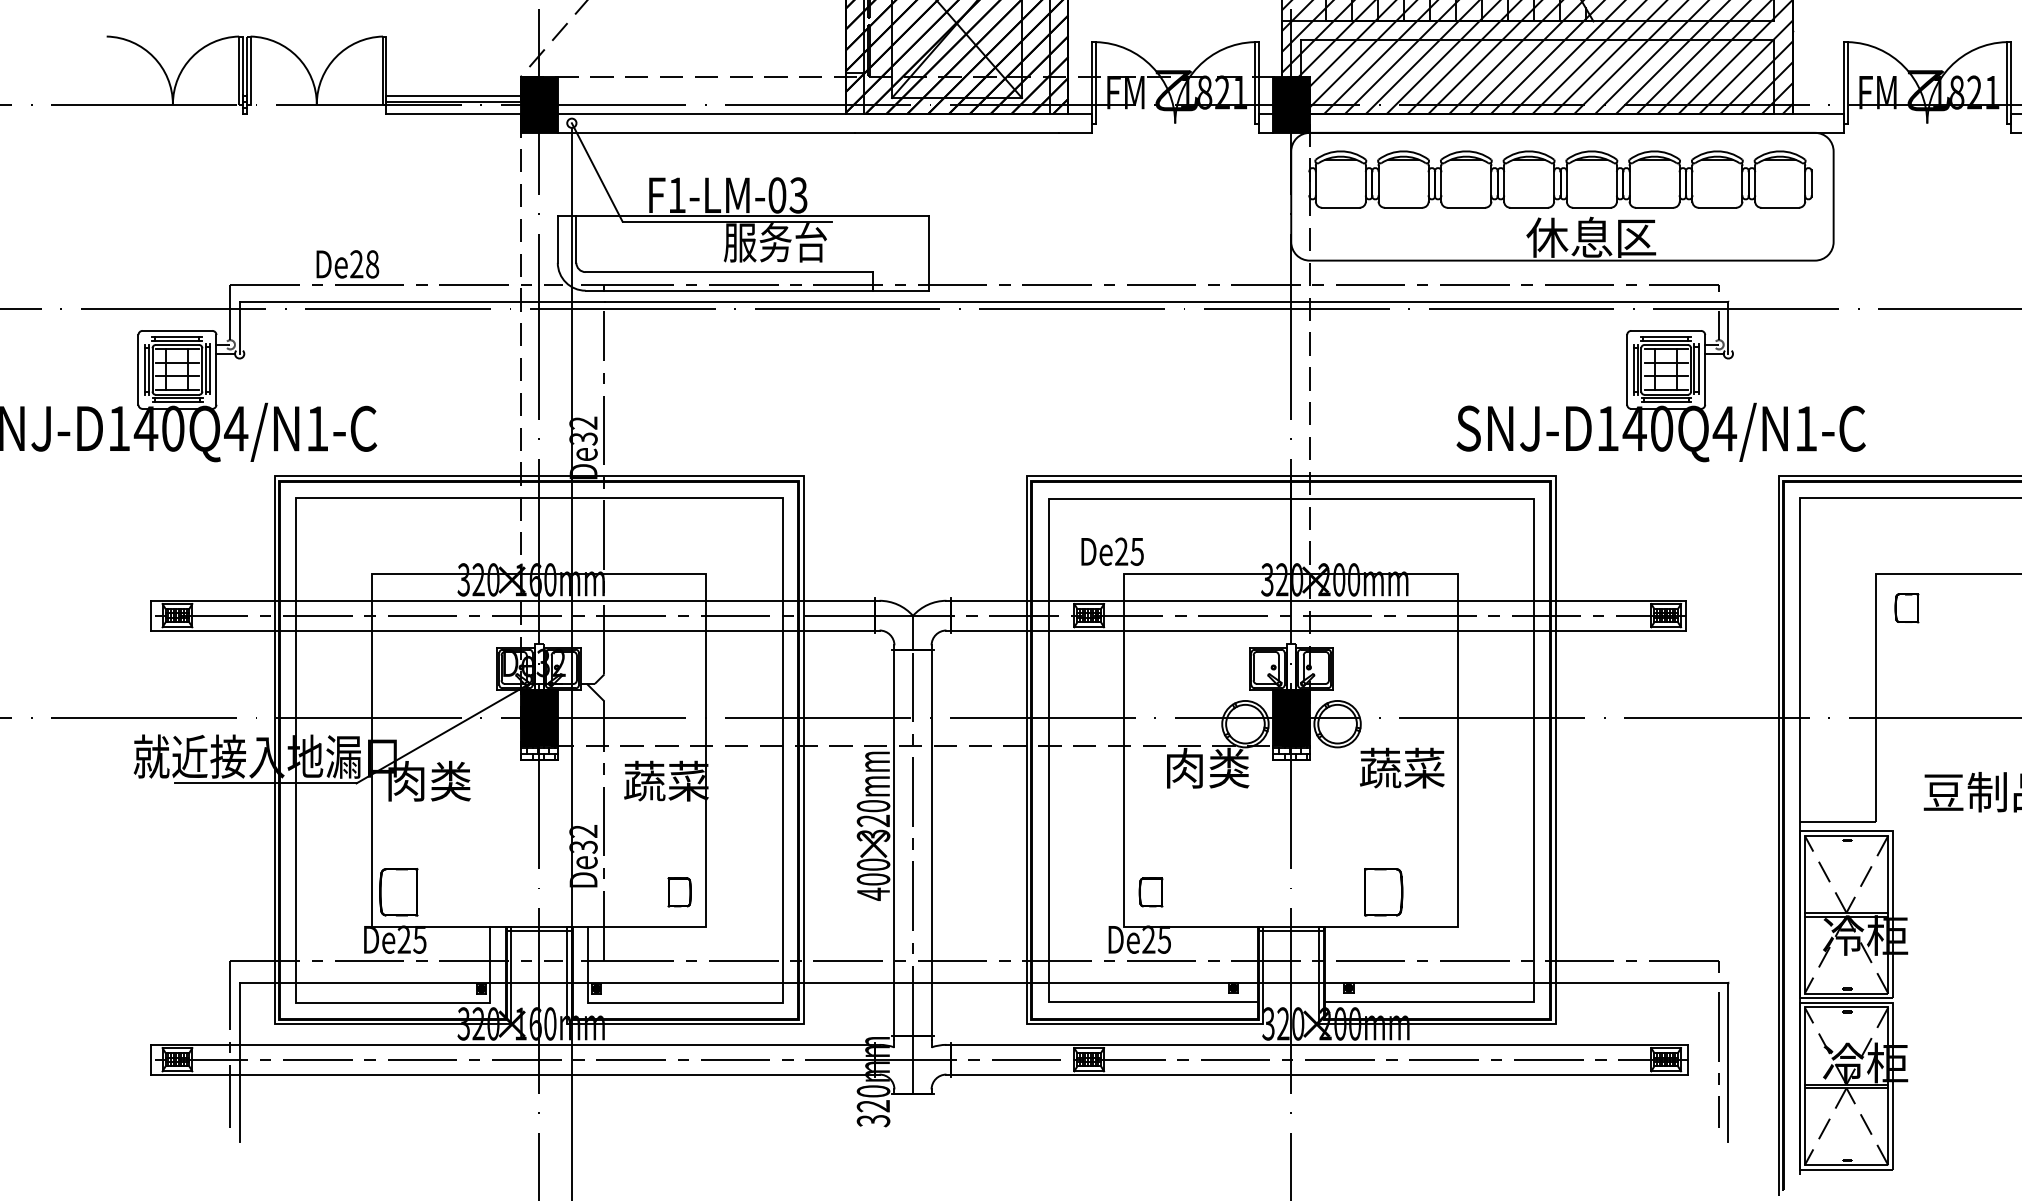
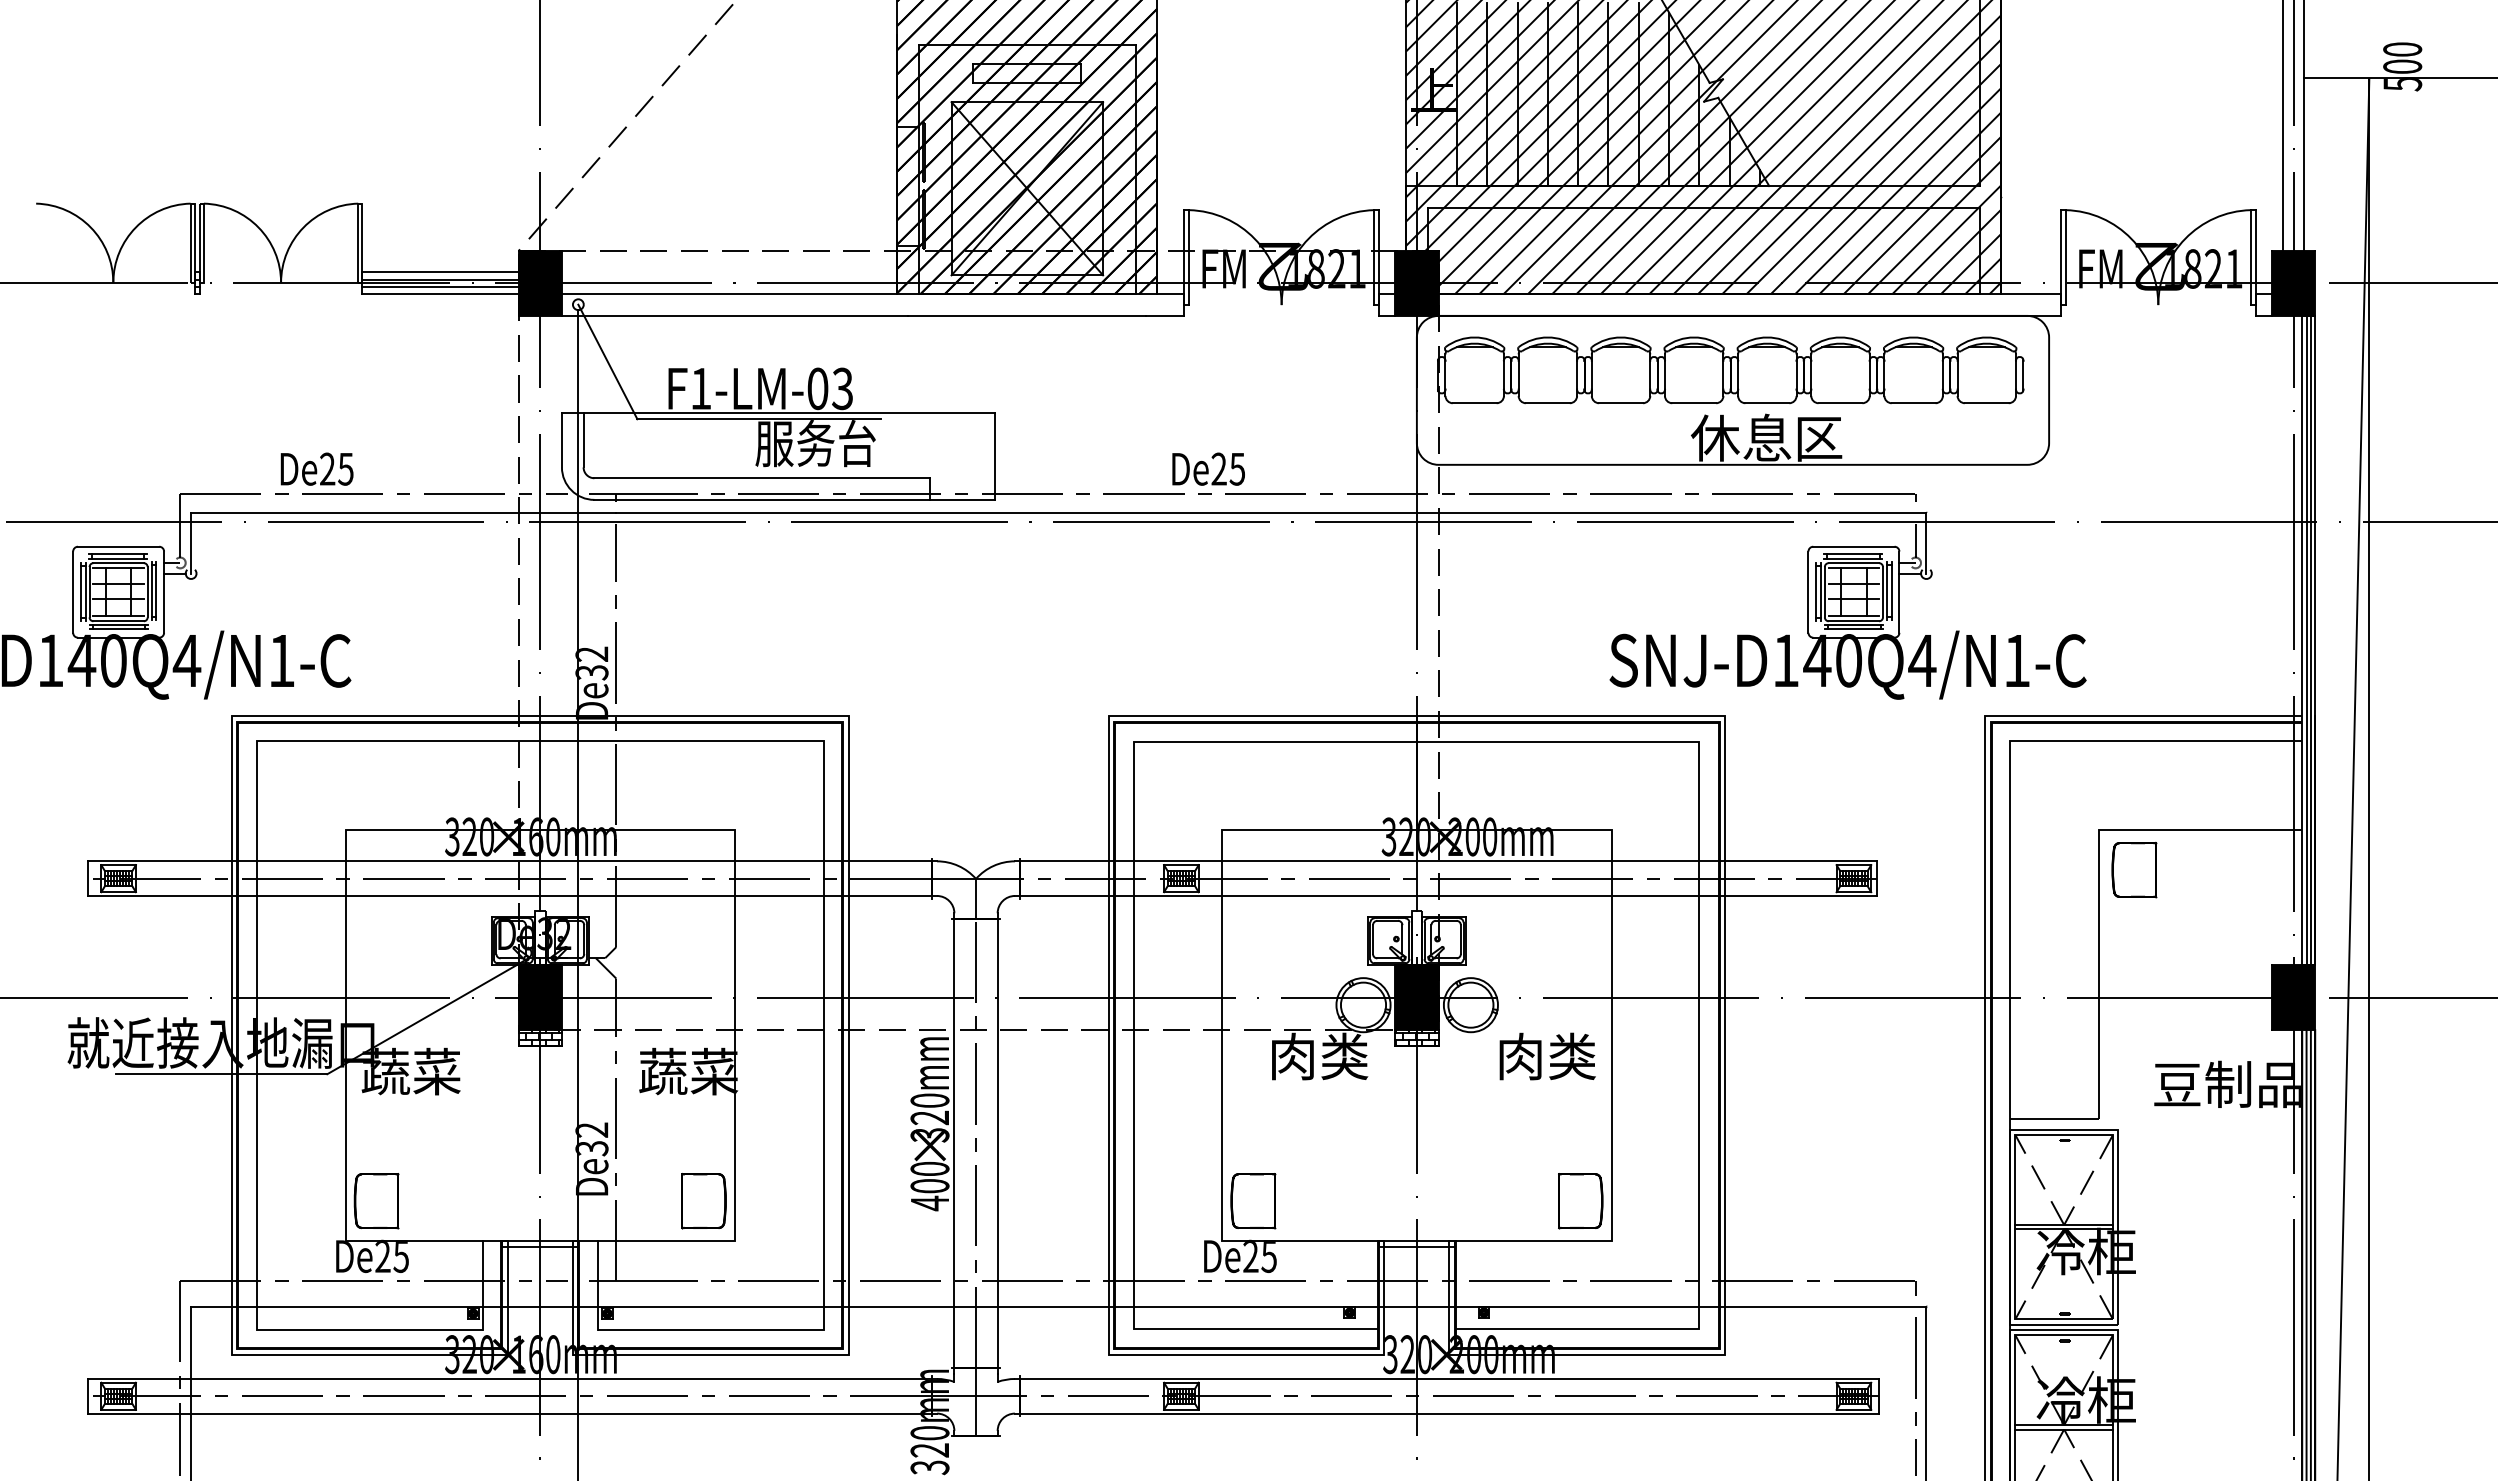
line: (453, 108) -> (440, 287), added
text: (372, 263) -> (345, 468), De28 -> De25
text: (1112, 551) -> (1208, 468), moved
part: (1906, 607) -> (2134, 869), size x1.67
text: (1401, 768) -> (1545, 1056), 蔬菜 -> 肉类
text: (427, 781) -> (410, 1071), 肉类 -> 蔬菜
part: (679, 892) -> (703, 1201), size x1.67
part: (1151, 892) -> (1253, 1201), size x1.67
part: (1383, 892) -> (1580, 1201), moved

